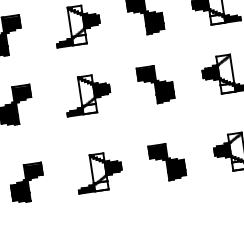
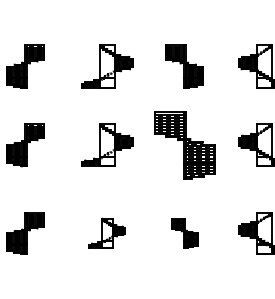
part: (155, 84) -> (184, 145), size x1.6
part: (167, 162) -> (184, 233), size x0.7
part: (99, 171) -> (107, 232), size x0.7

